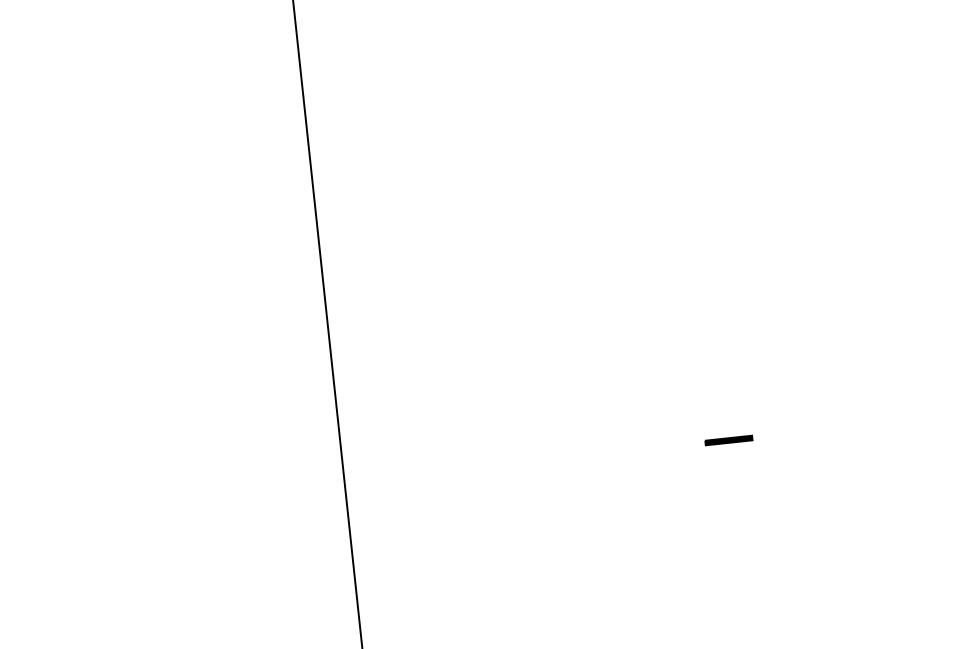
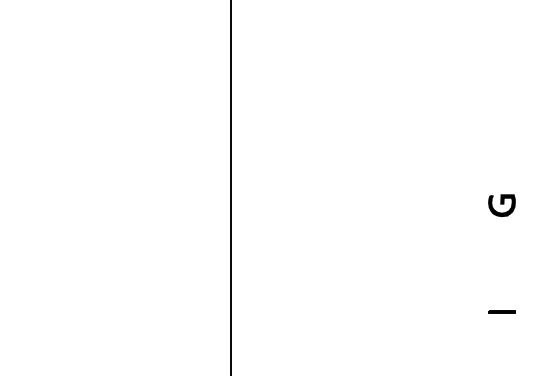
part: (835, 389) -> (501, 205), added
line: (727, 440) -> (501, 311), moved

